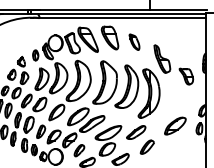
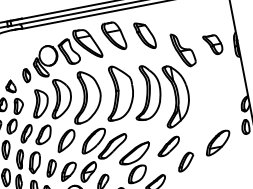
part: (134, 42) -> (145, 36), size x1.43
part: (186, 76) -> (213, 44), moved
part: (175, 125) -> (218, 142), moved

